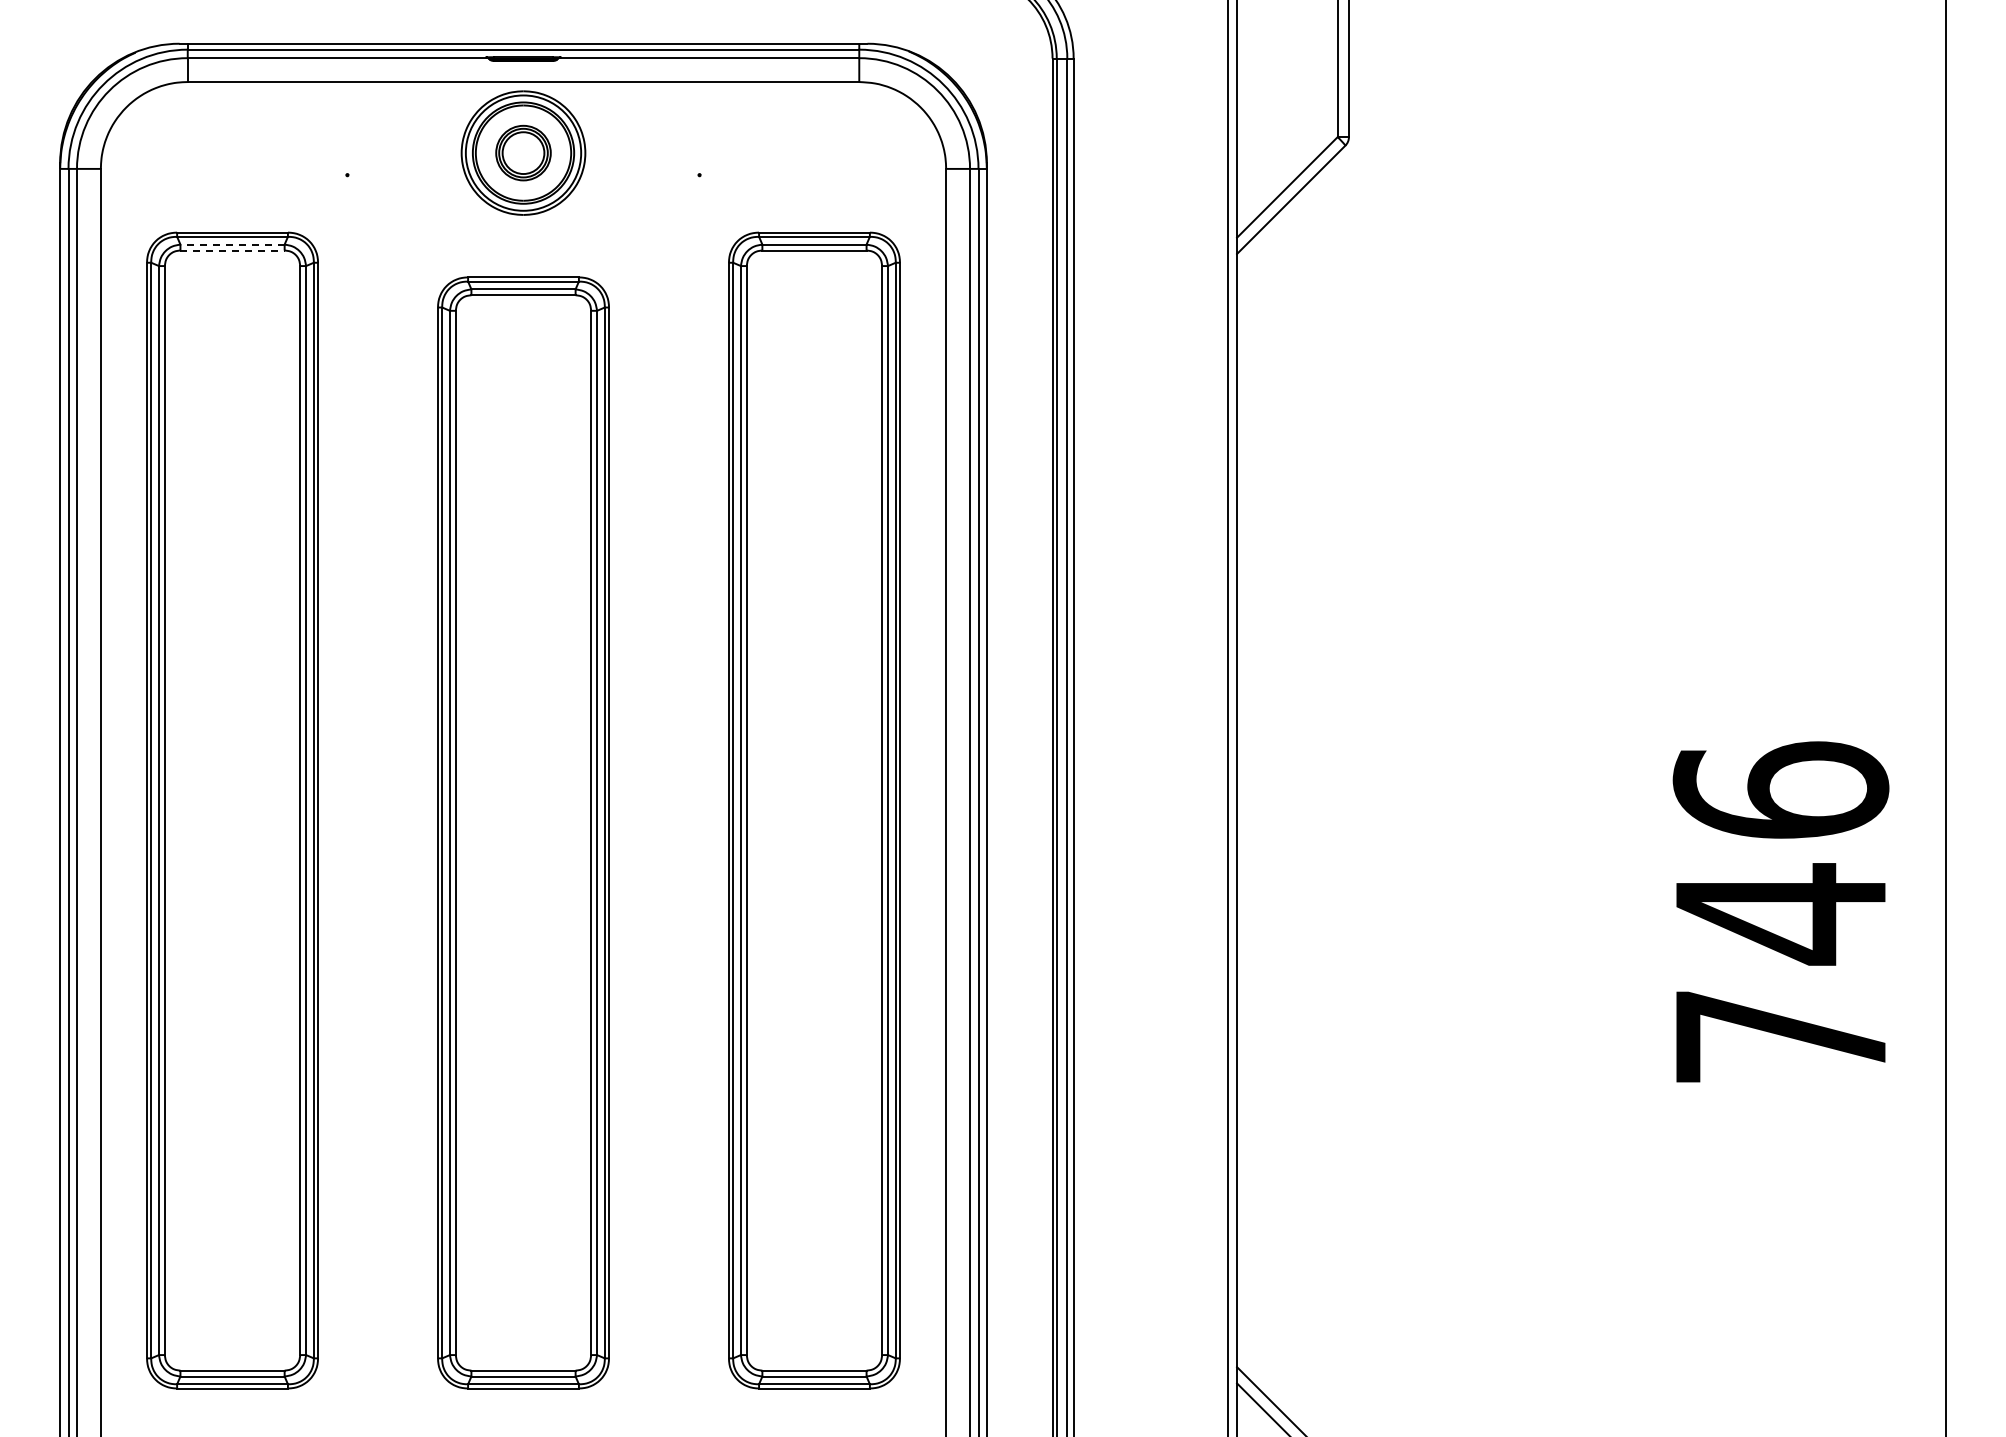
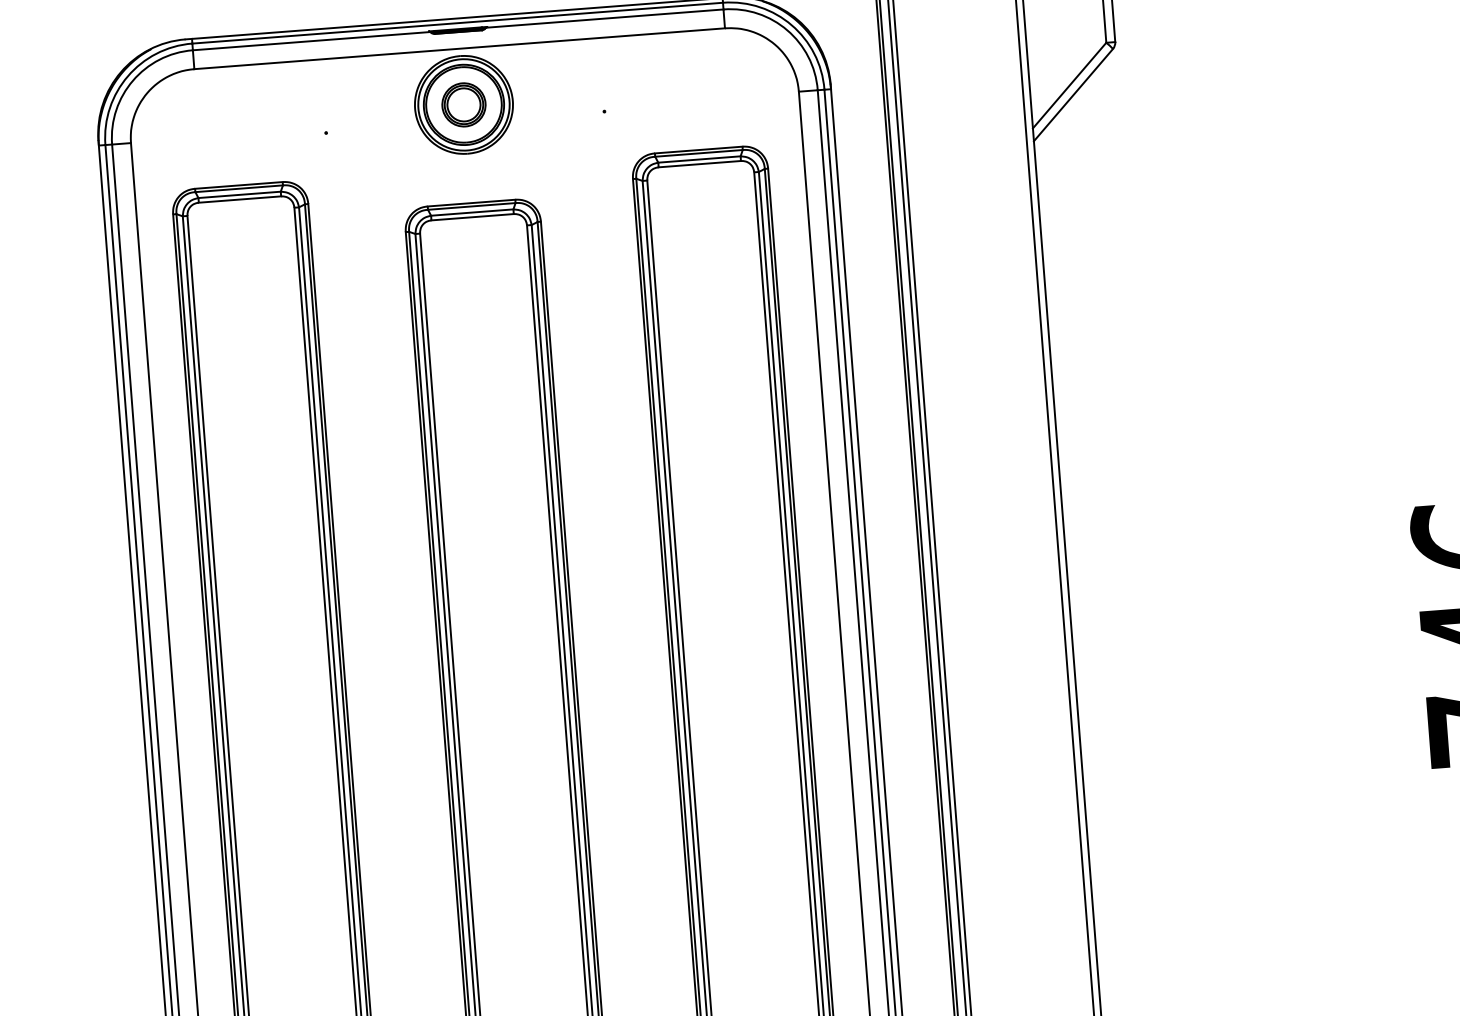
line: (232, 244) -> (239, 194), dashed -> solid
line: (233, 250) -> (240, 199), dashed -> solid

